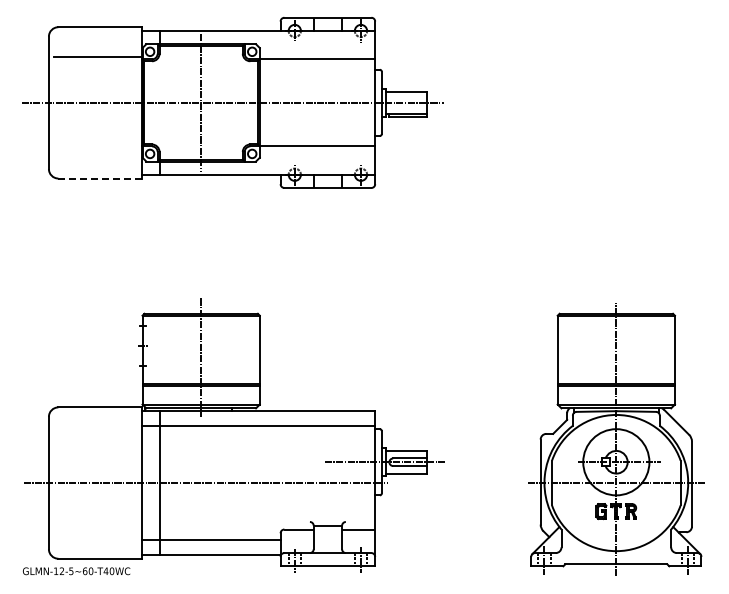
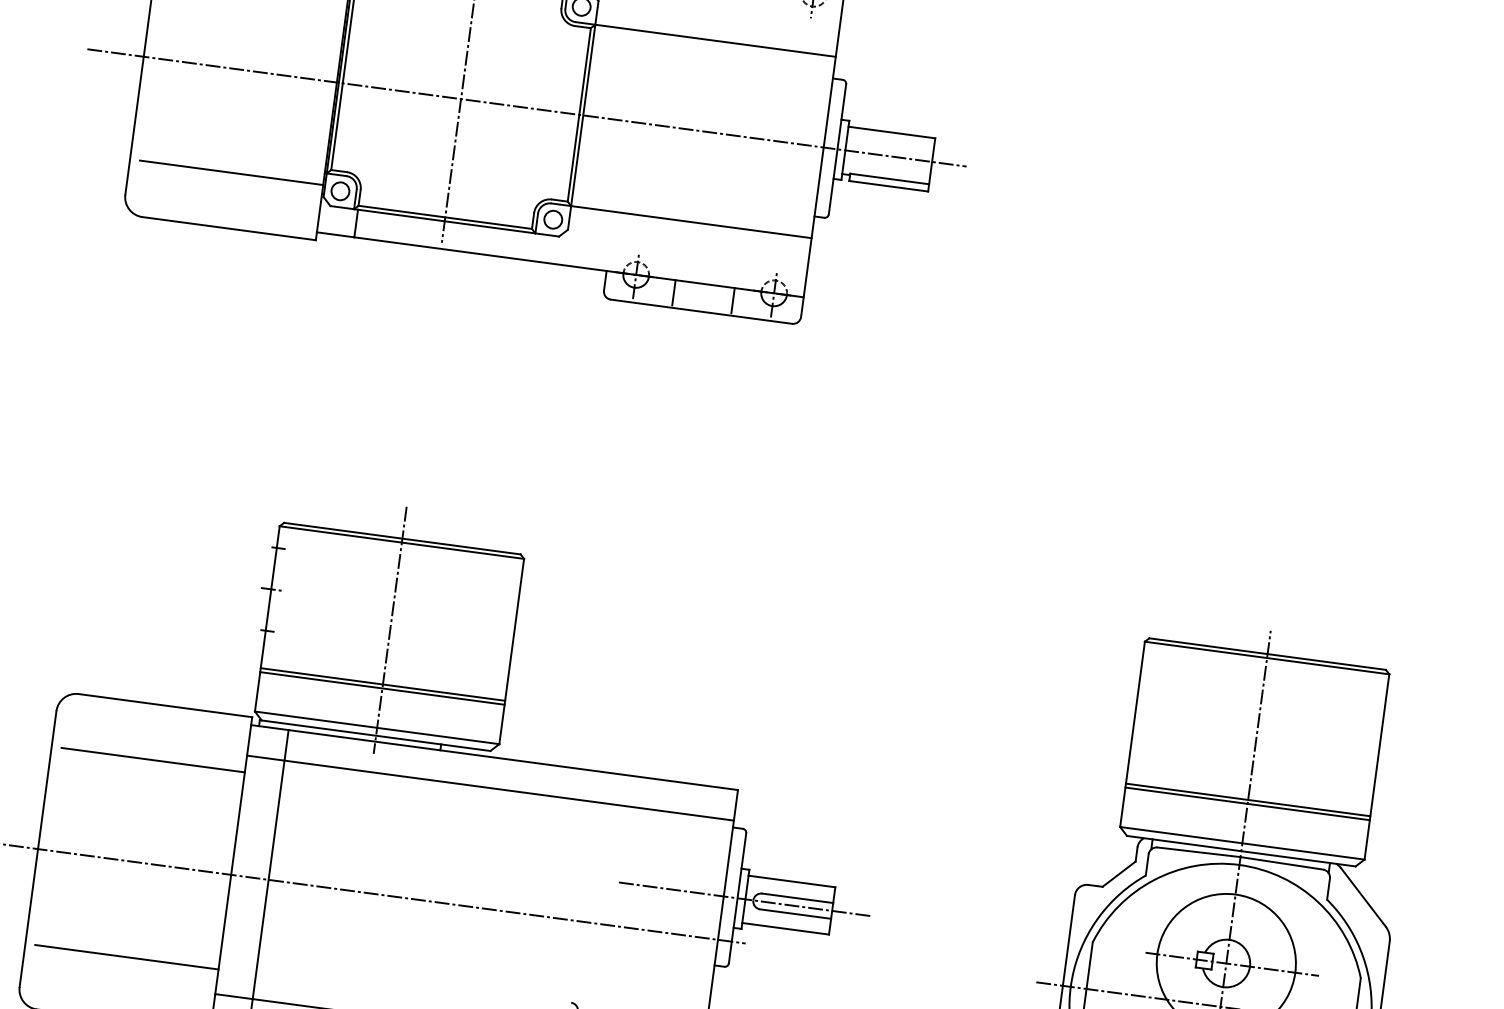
line: (97, 152) -> (231, 173), added
line: (99, 178) -> (228, 228), dashed -> solid
line: (97, 433) -> (153, 759), added
line: (97, 528) -> (126, 957), added

